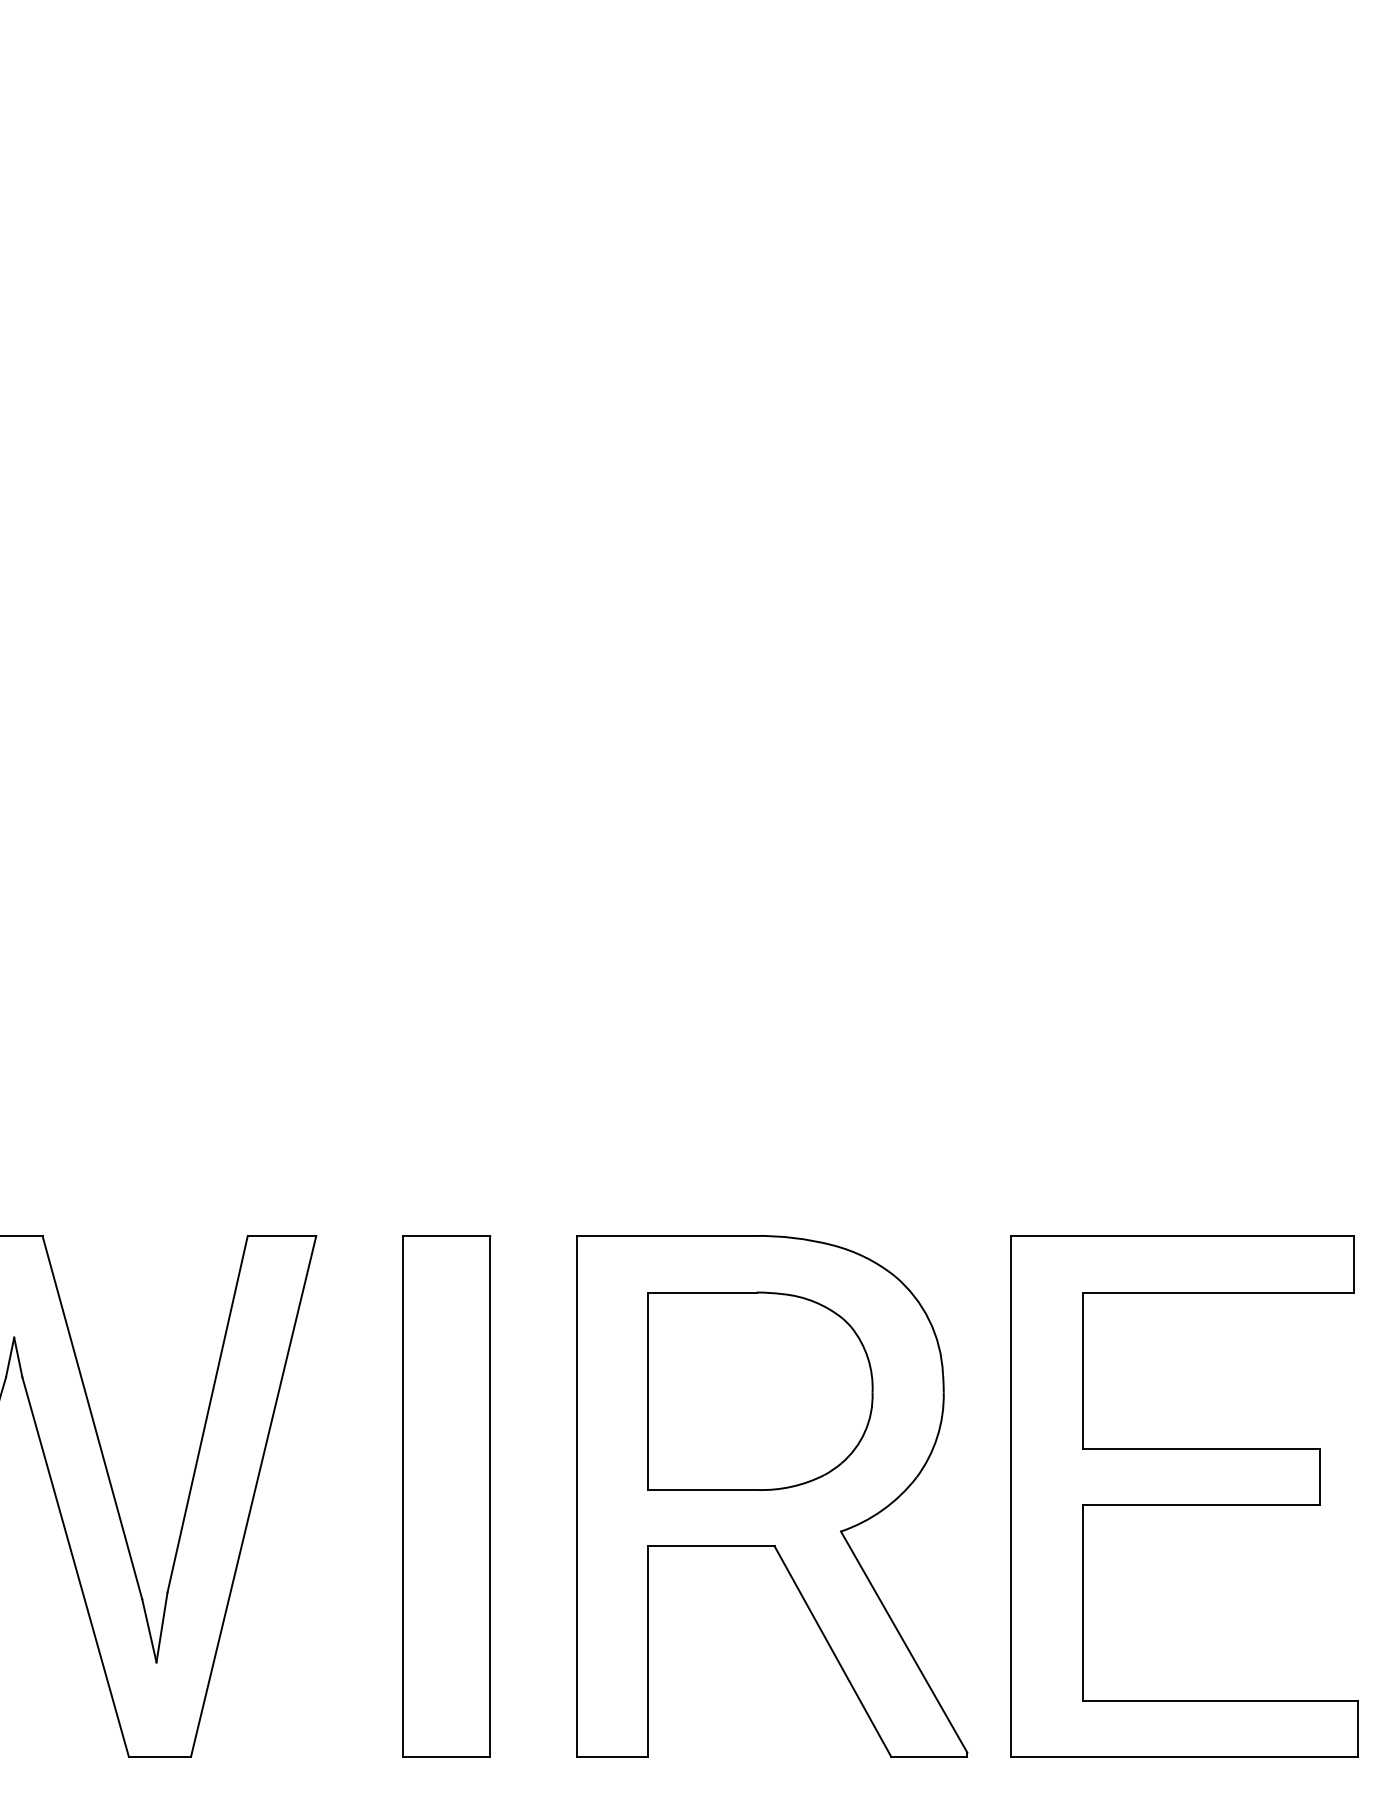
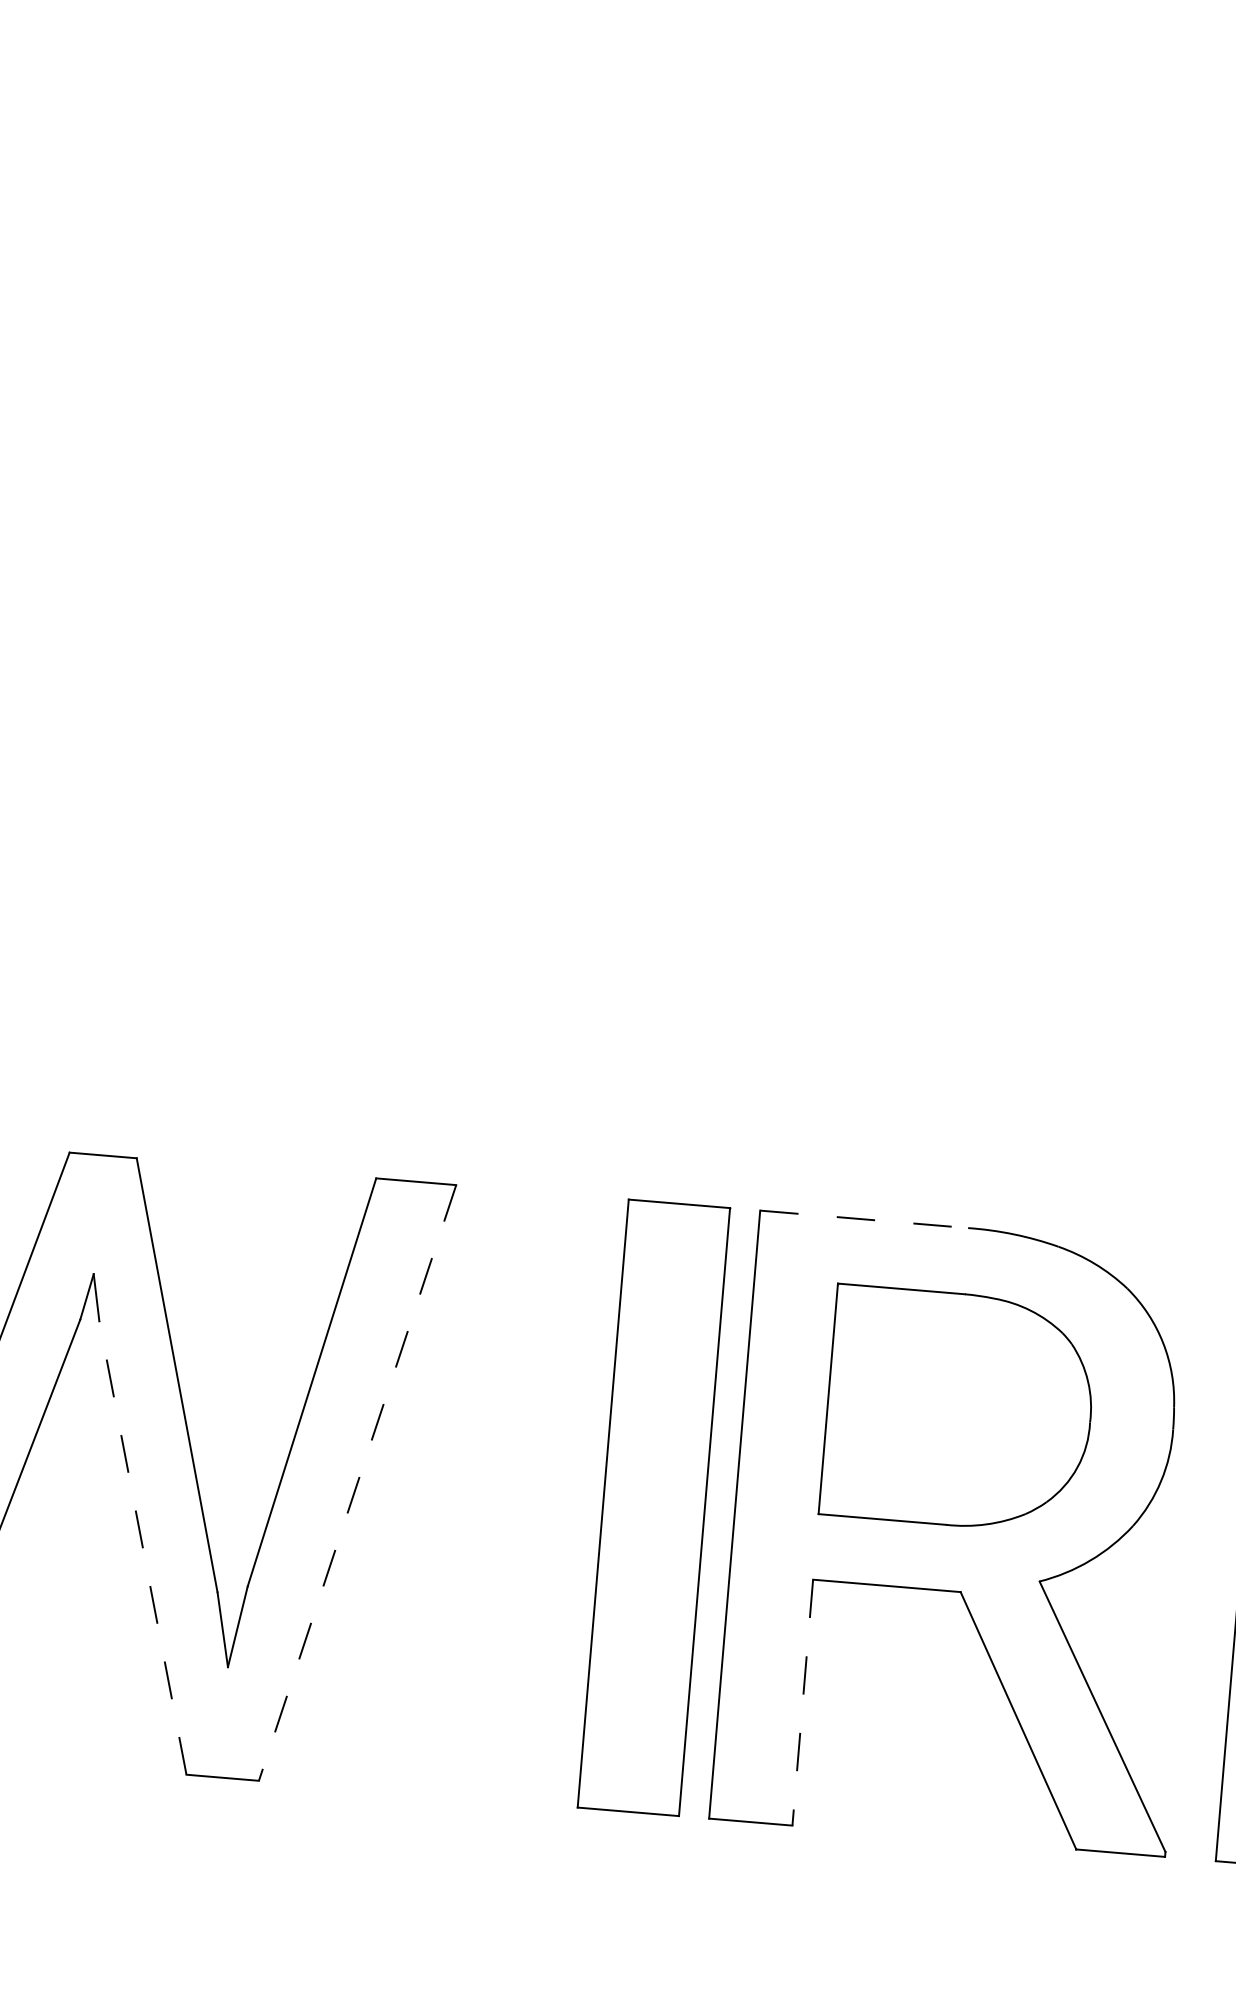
line: (666, 1235) -> (864, 1218), solid -> dashed
line: (253, 1496) -> (357, 1483), solid -> dashed
part: (446, 1496) -> (653, 1507), moved
line: (75, 1566) -> (142, 1547), solid -> dashed
line: (648, 1652) -> (803, 1703), solid -> dashed

